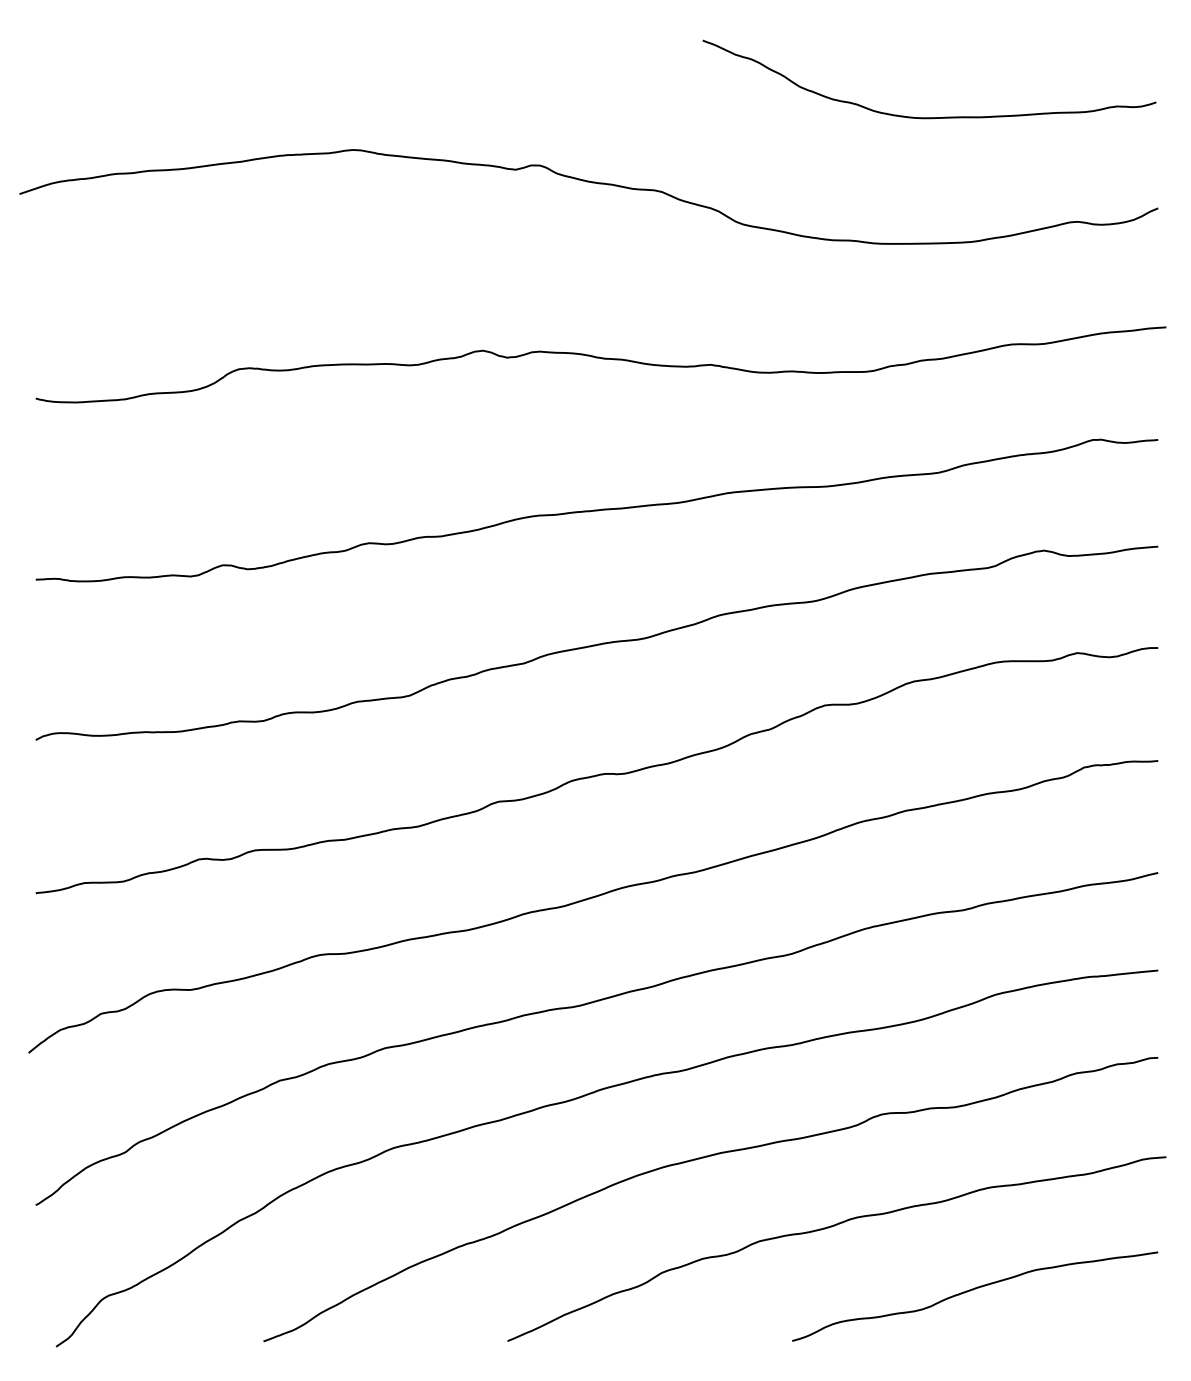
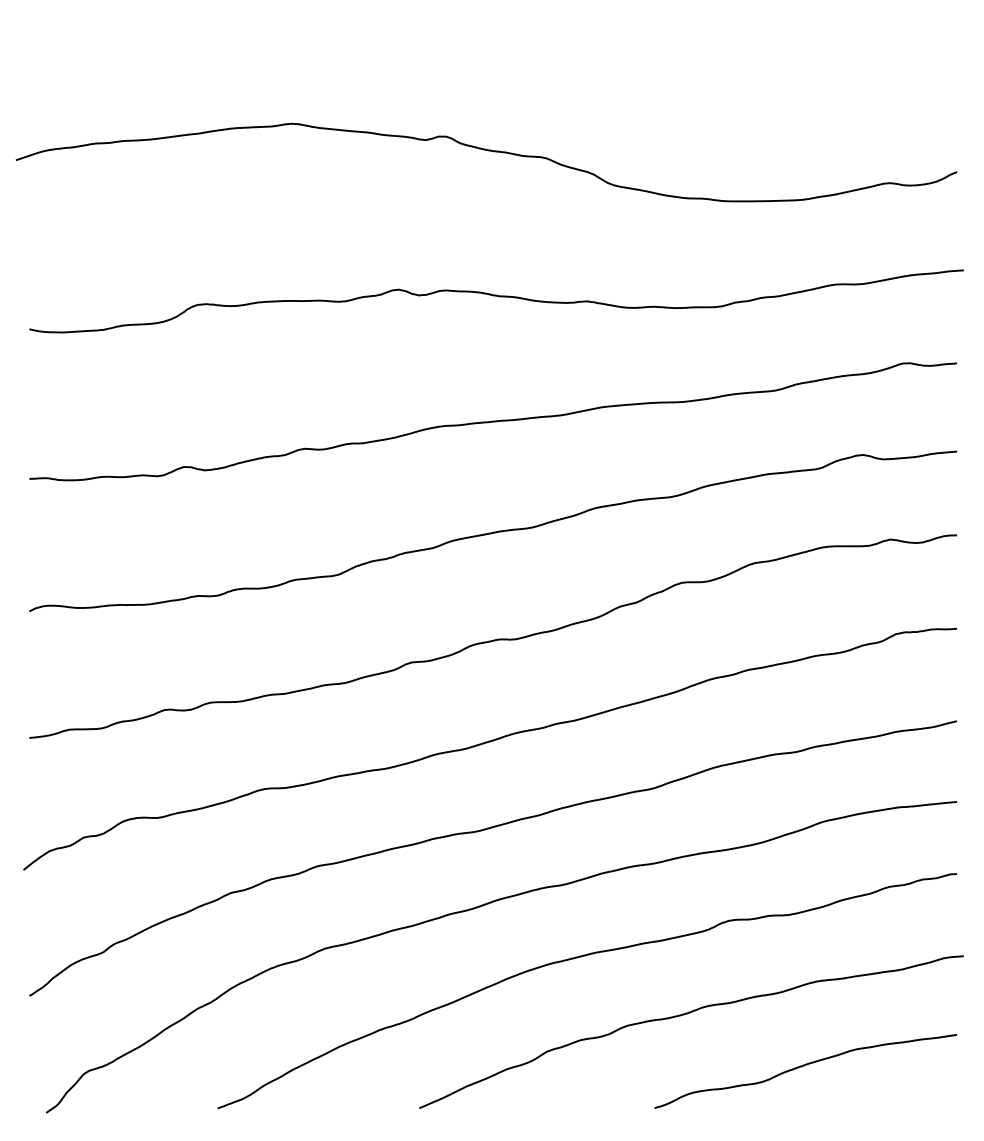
curve: (928, 116) -> (767, 96), removed

